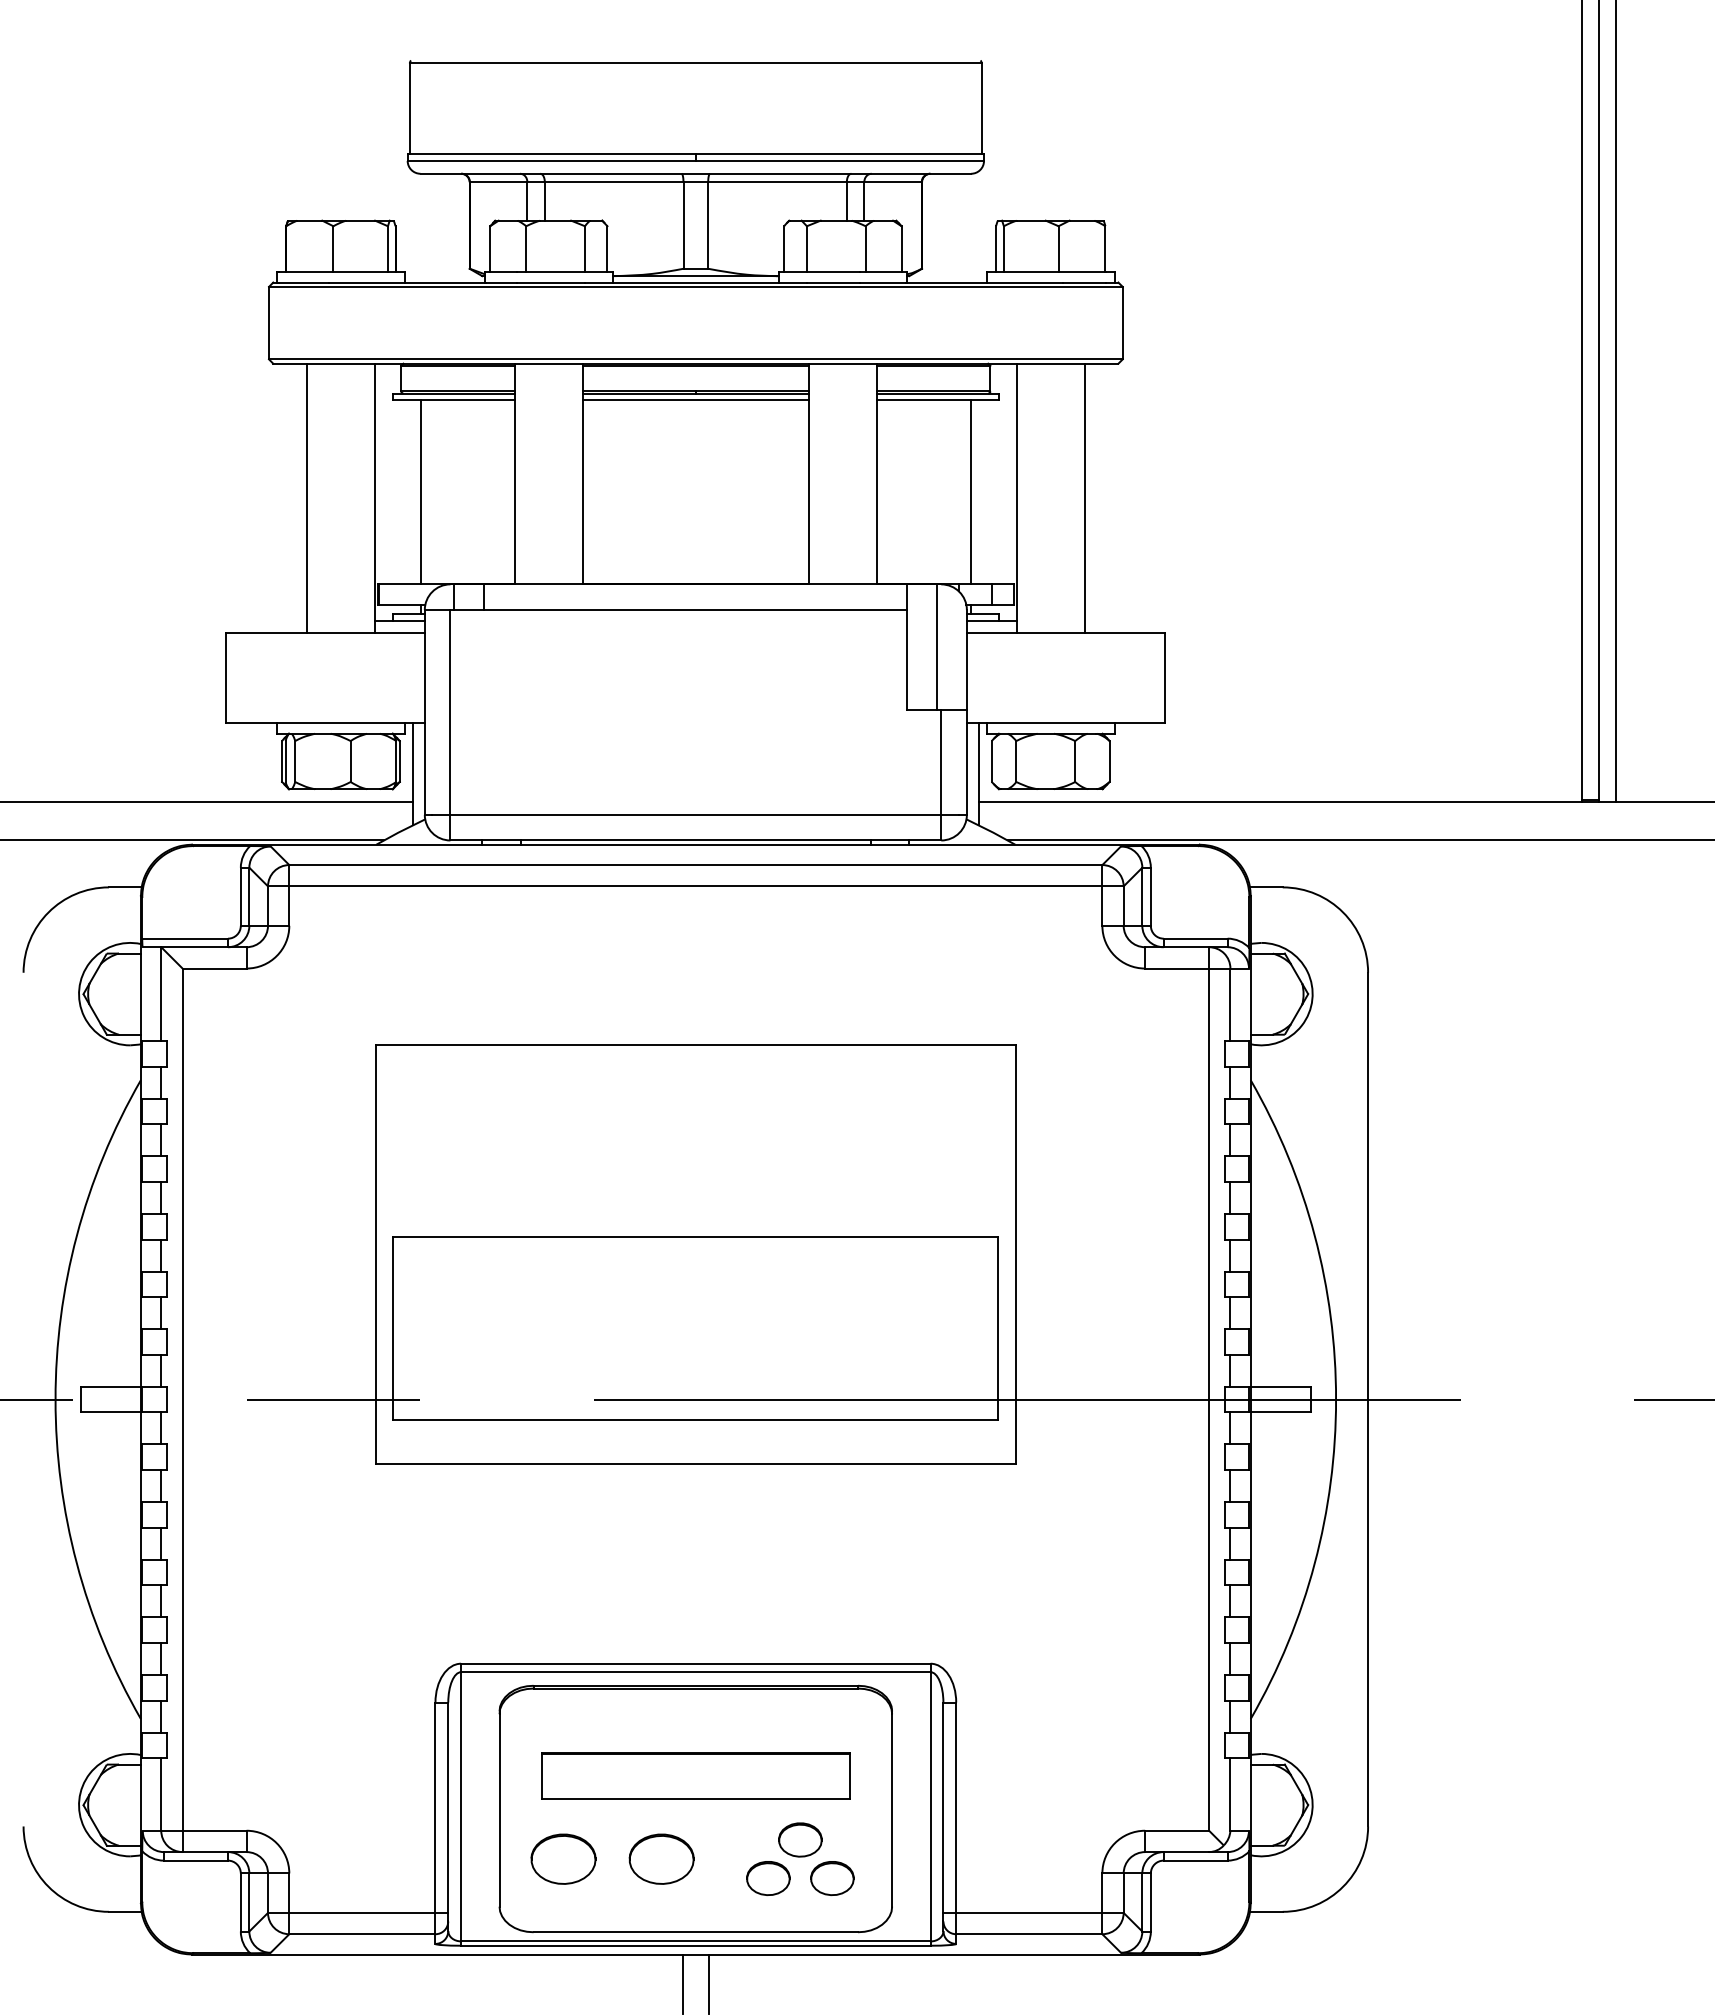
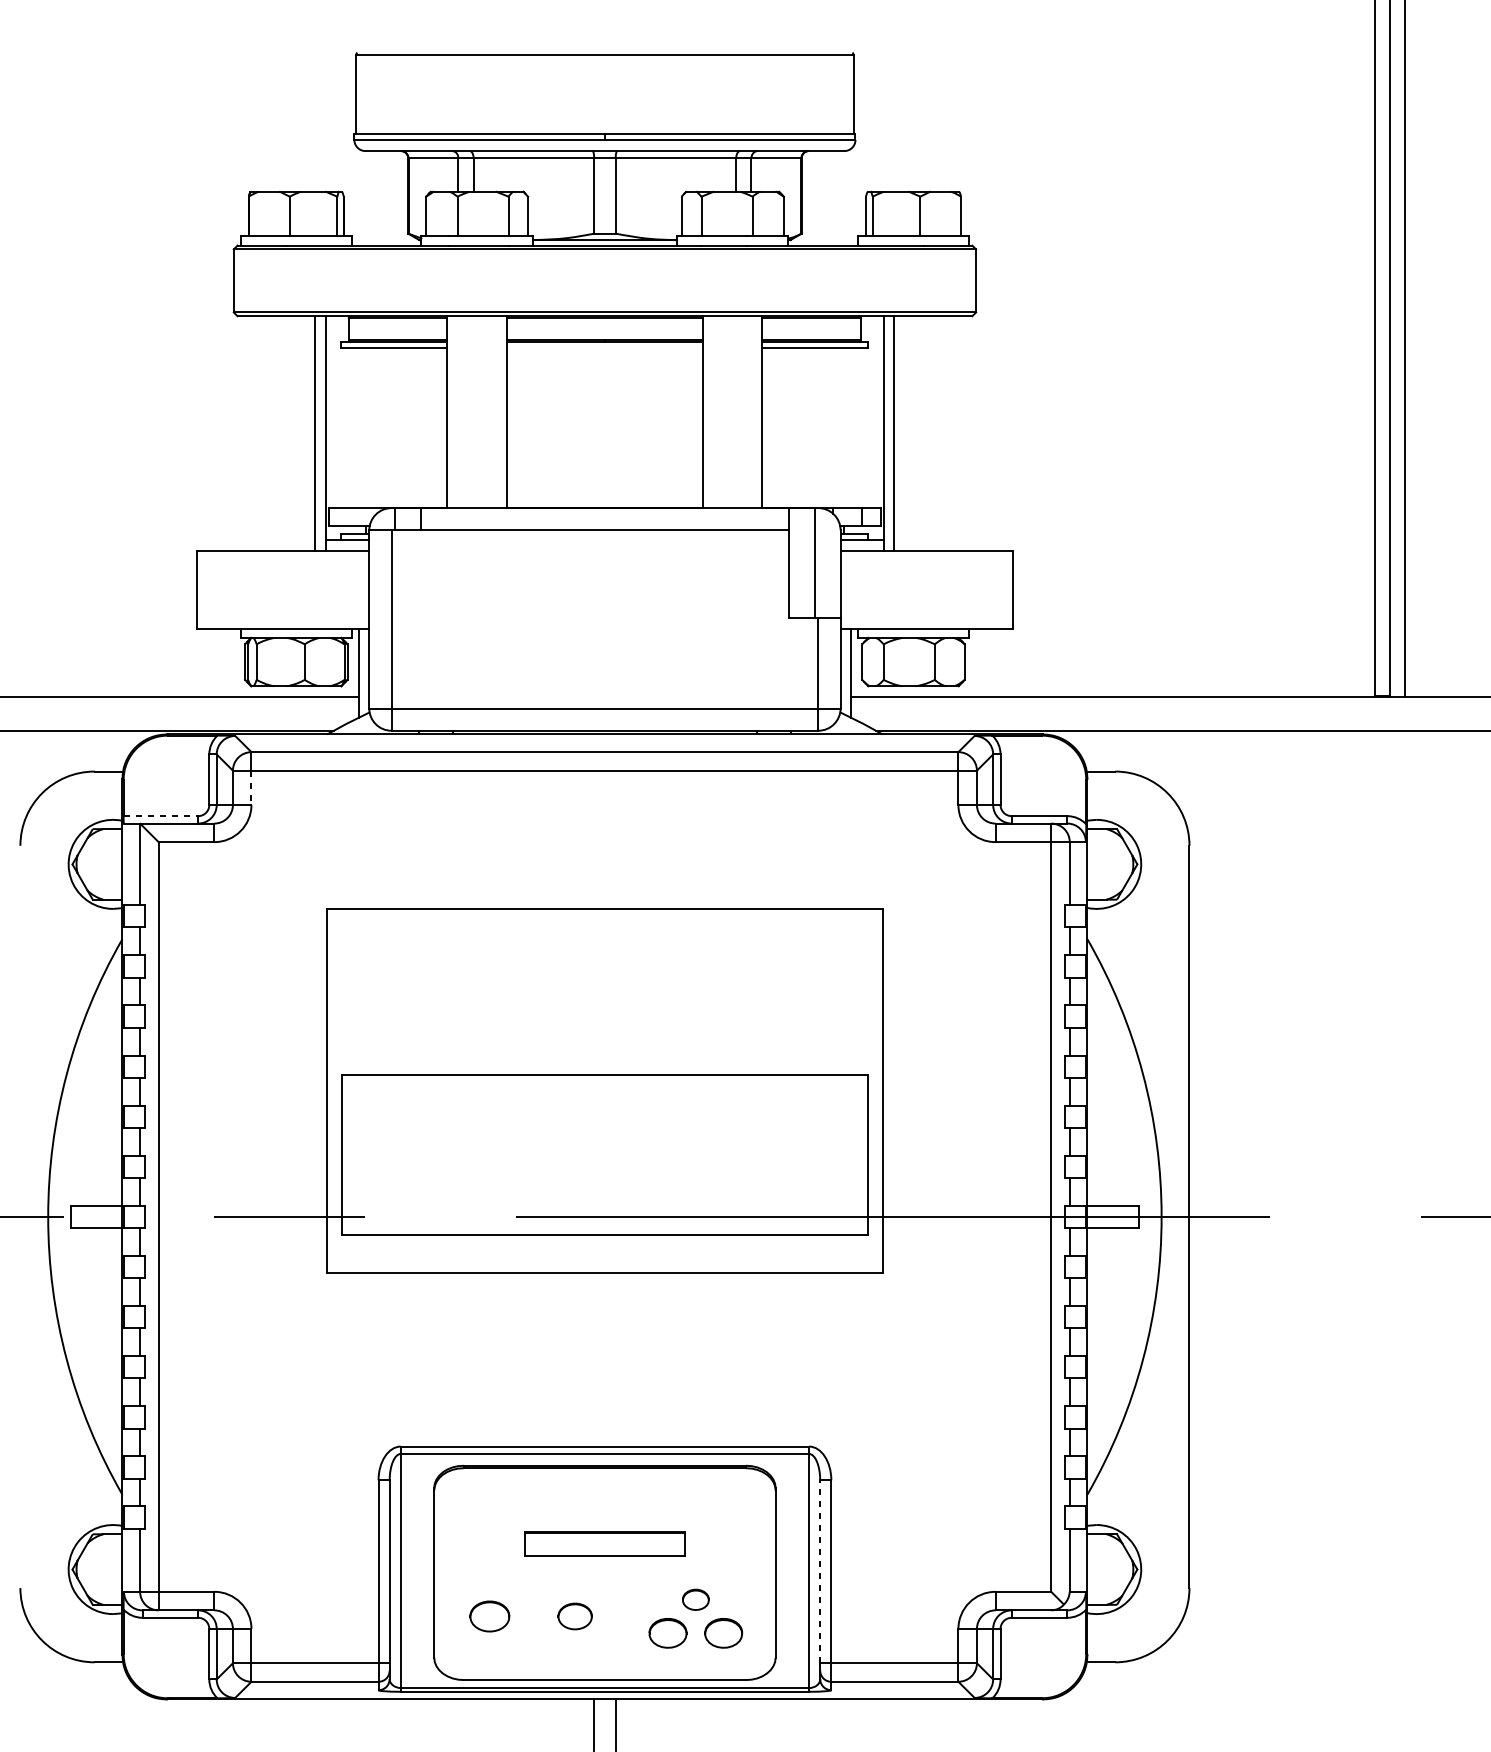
line: (695, 400) -> (604, 348), removed
line: (420, 491) -> (365, 427), removed
line: (971, 491) -> (844, 427), removed
line: (306, 498) -> (315, 433), moved
line: (1084, 498) -> (893, 433), moved
line: (289, 906) -> (251, 788), solid -> dashed
line: (185, 938) -> (161, 816), solid -> dashed
part: (695, 1775) -> (604, 1543), size x0.6
line: (943, 1807) -> (820, 1571), solid -> dashed
part: (800, 1839) -> (695, 1599), size x0.7
part: (563, 1858) -> (489, 1615), size x0.7
part: (661, 1858) -> (575, 1615), size x0.6

